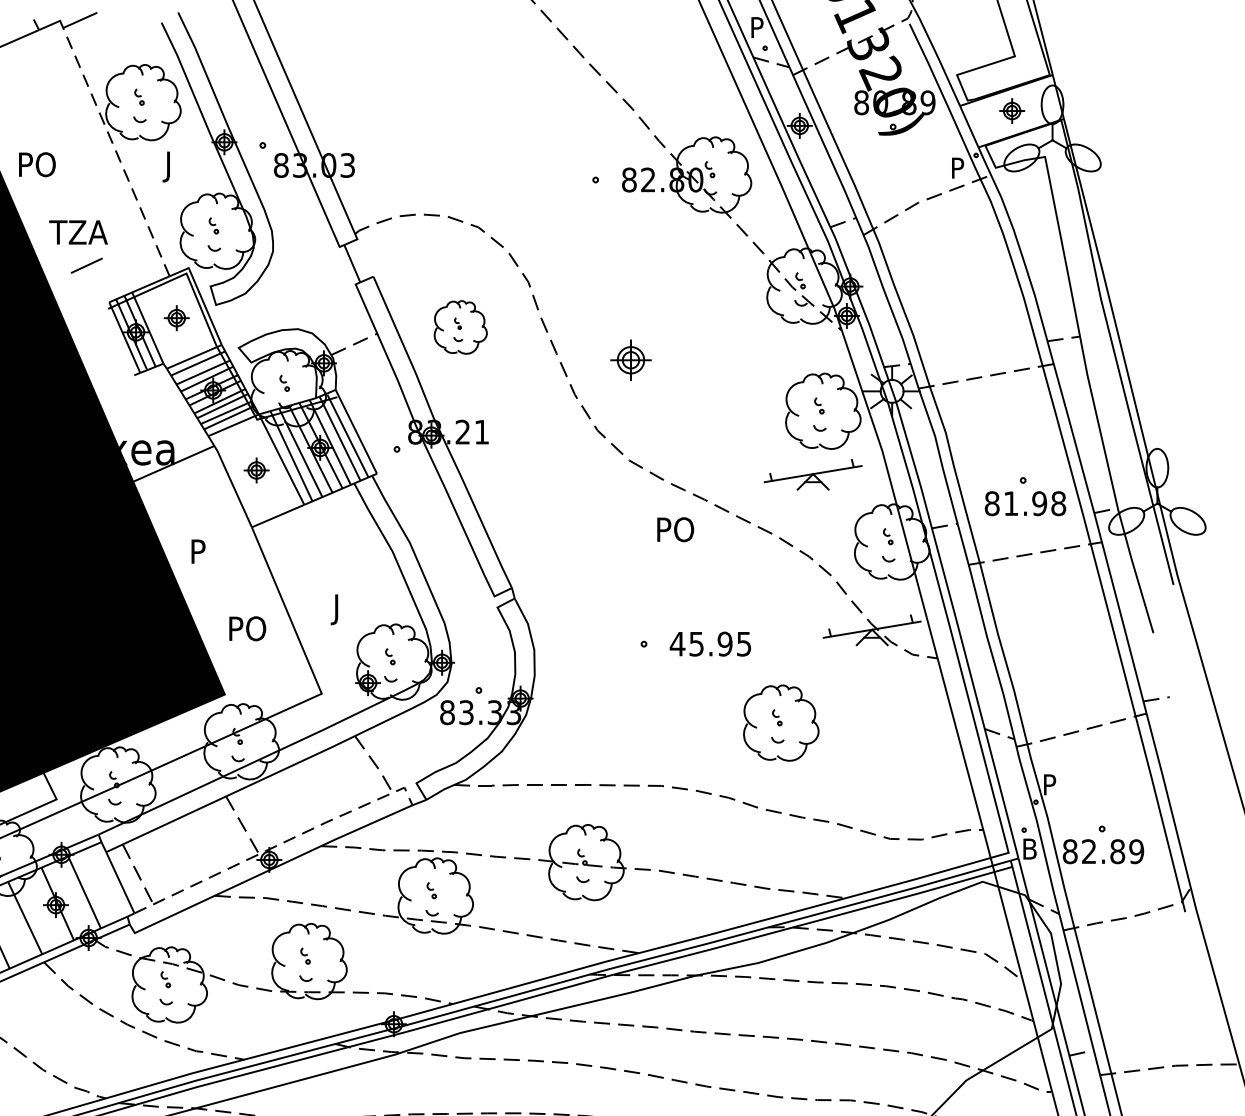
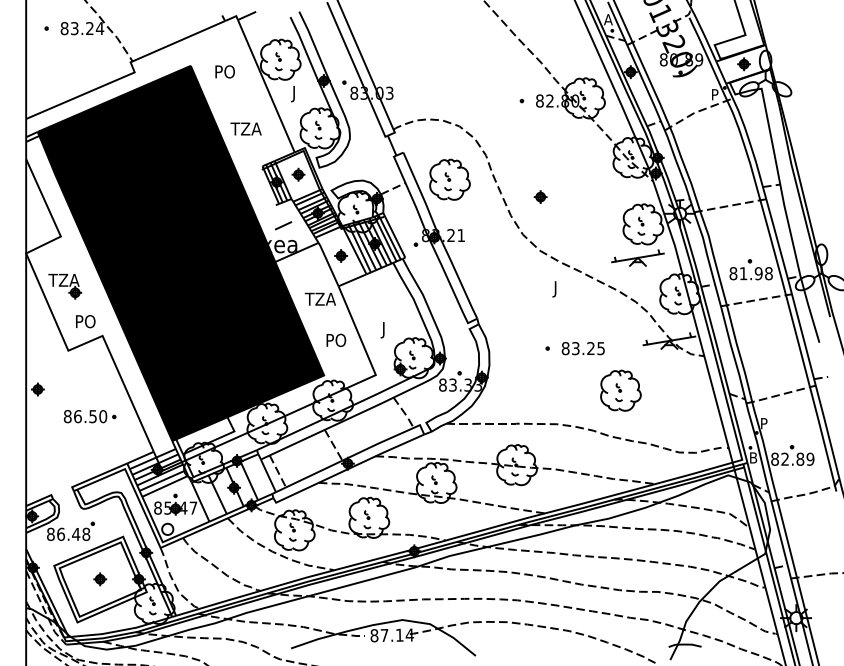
text: (757, 27) -> (608, 19), P -> A
line: (116, 150) -> (266, 85), dashed -> solid
text: (36, 163) -> (224, 71), moved
line: (86, 265) -> (283, 225), moved
part: (459, 327) -> (449, 179), size x1.43
part: (630, 358) -> (540, 196), size x0.62
text: (673, 533) -> (563, 289), PO -> J
text: (217, 550) -> (320, 298), P -> TZA
text: (699, 643) -> (577, 348), 45.95 -> 83.25
line: (279, 844) -> (353, 455), dashed -> solid

